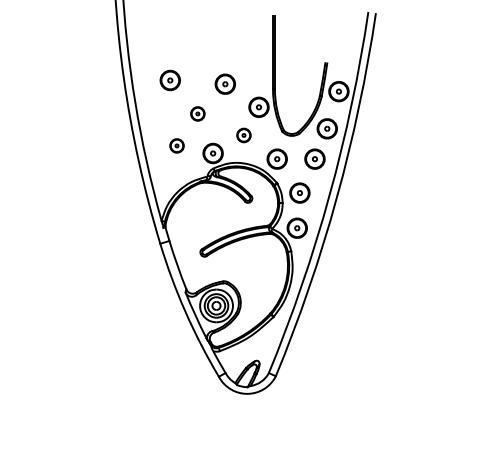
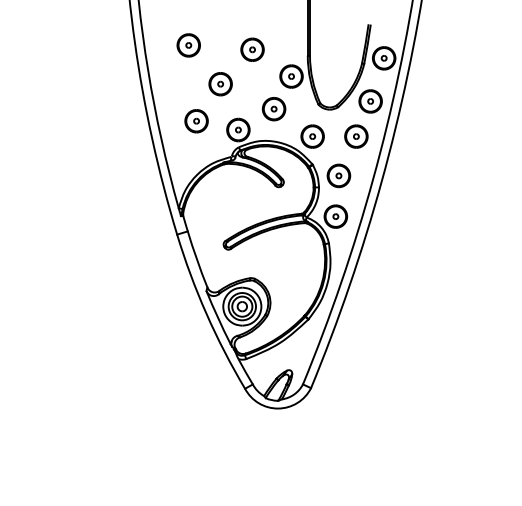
part: (197, 113) -> (220, 83), size x1.43
part: (243, 135) -> (273, 109), size x1.43
part: (176, 145) -> (195, 120), size x1.43

